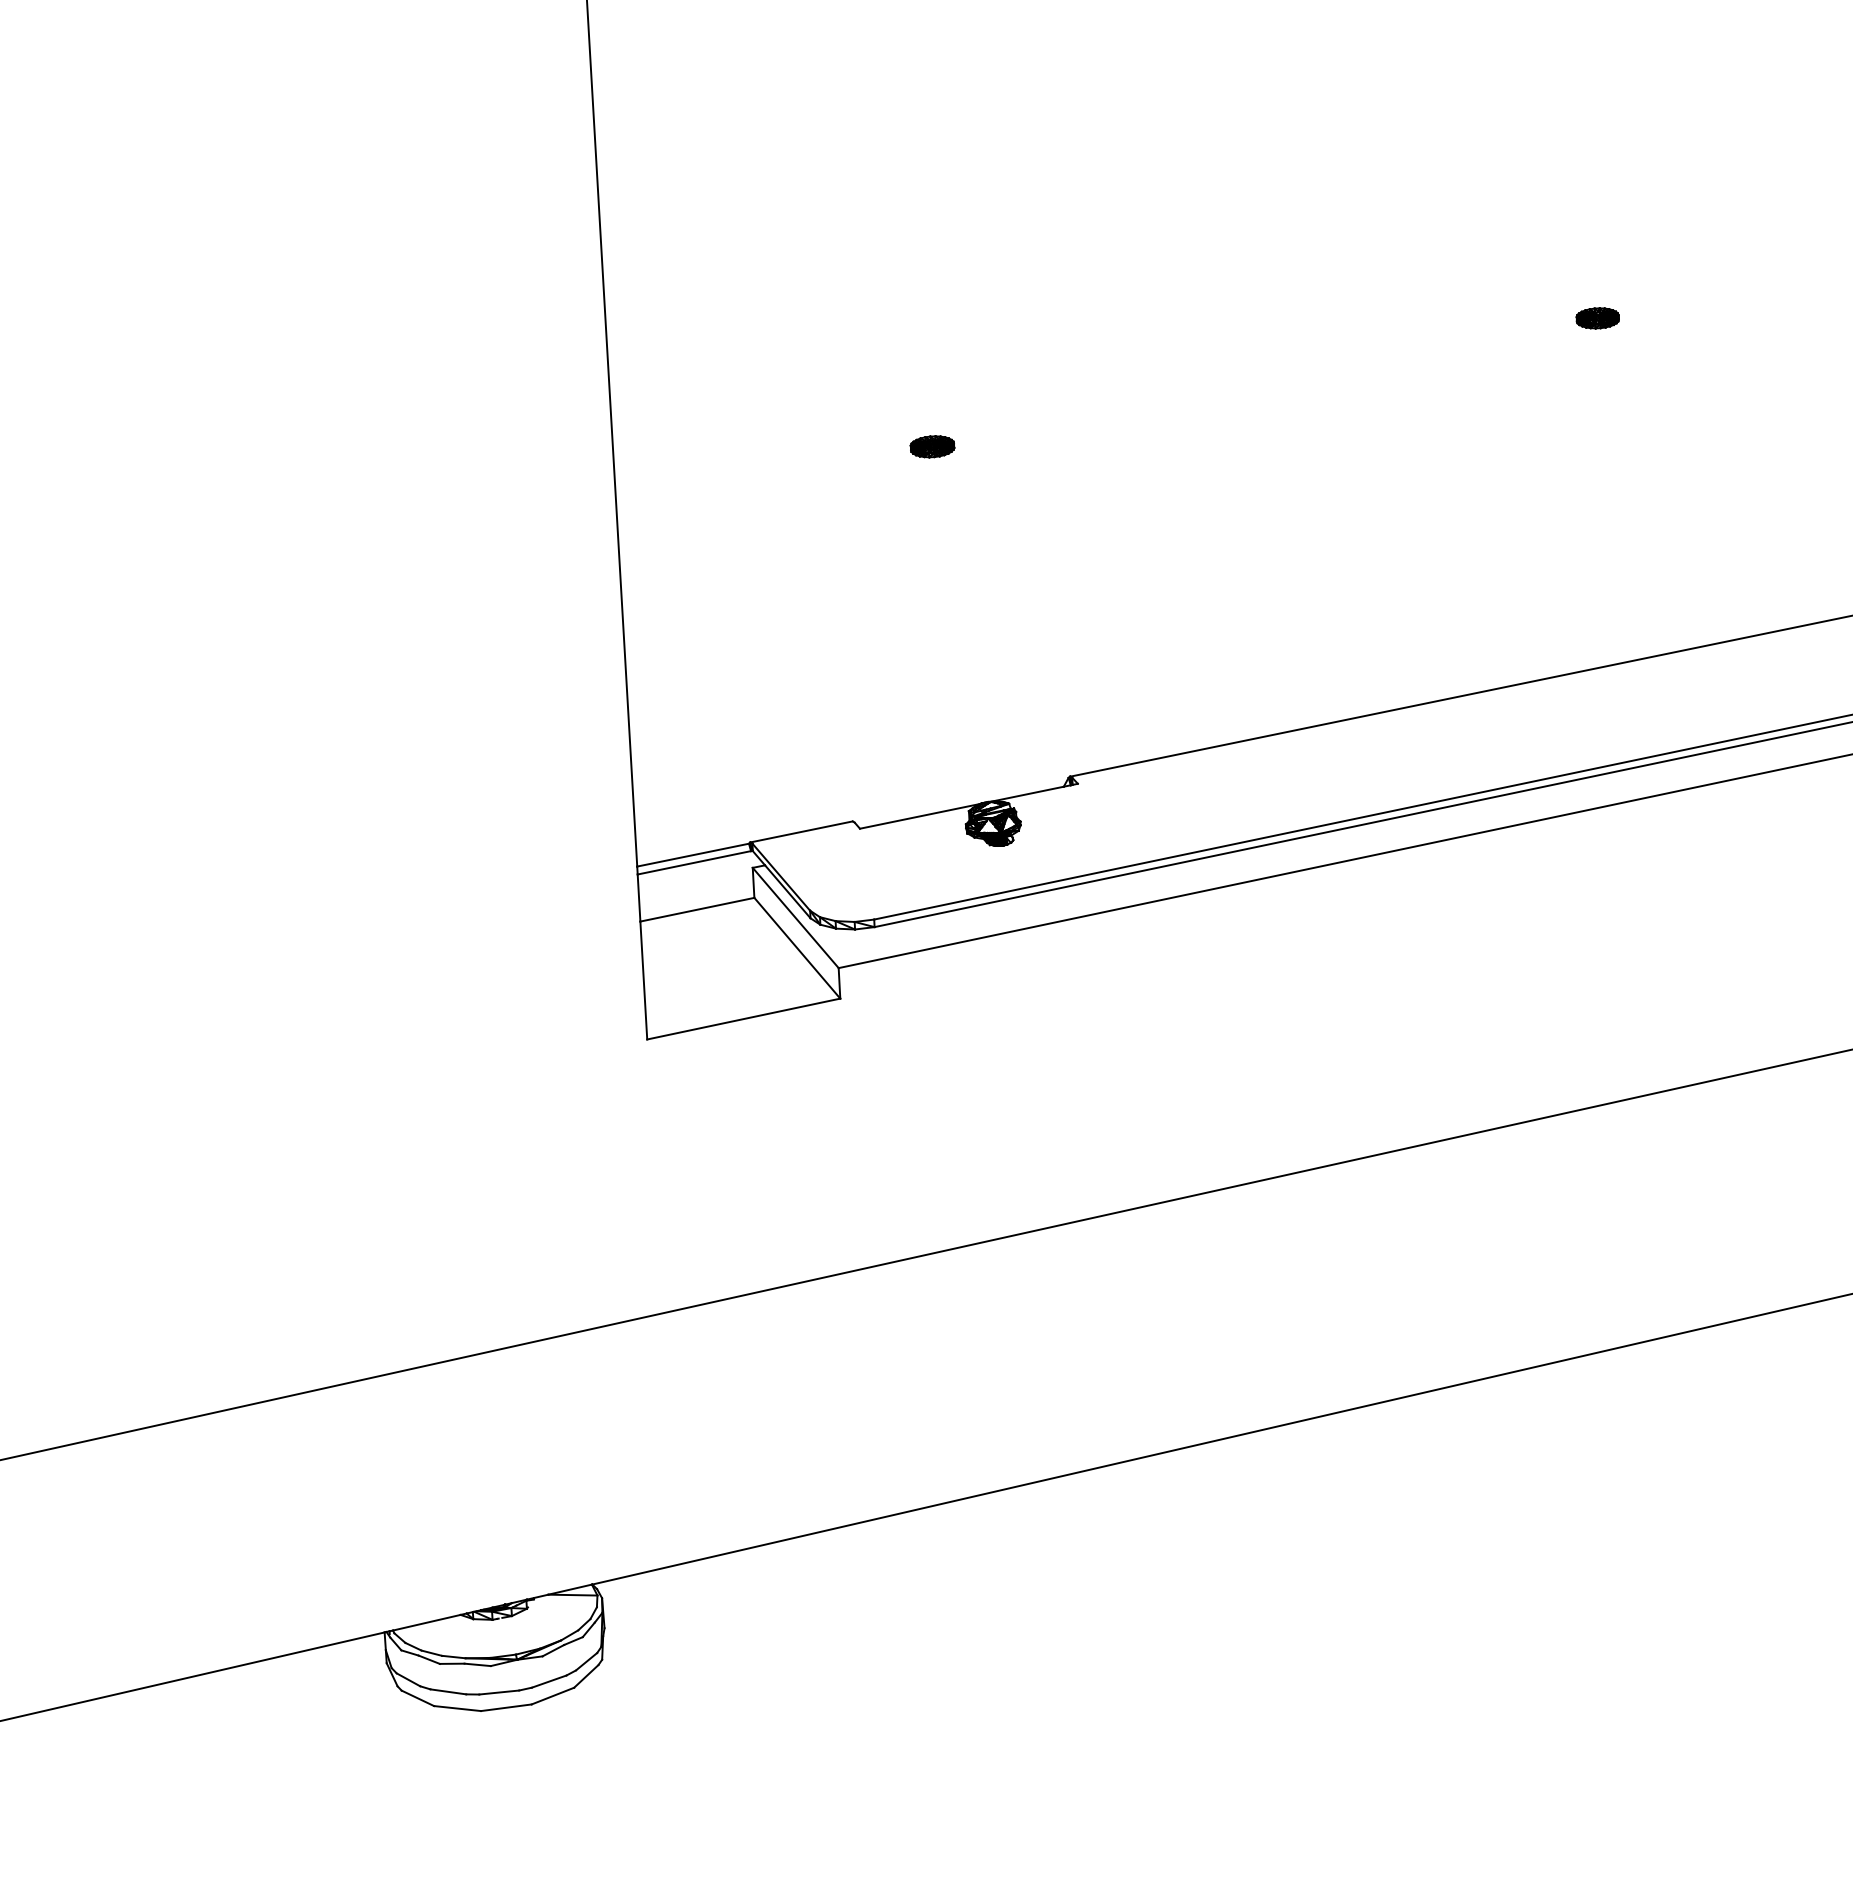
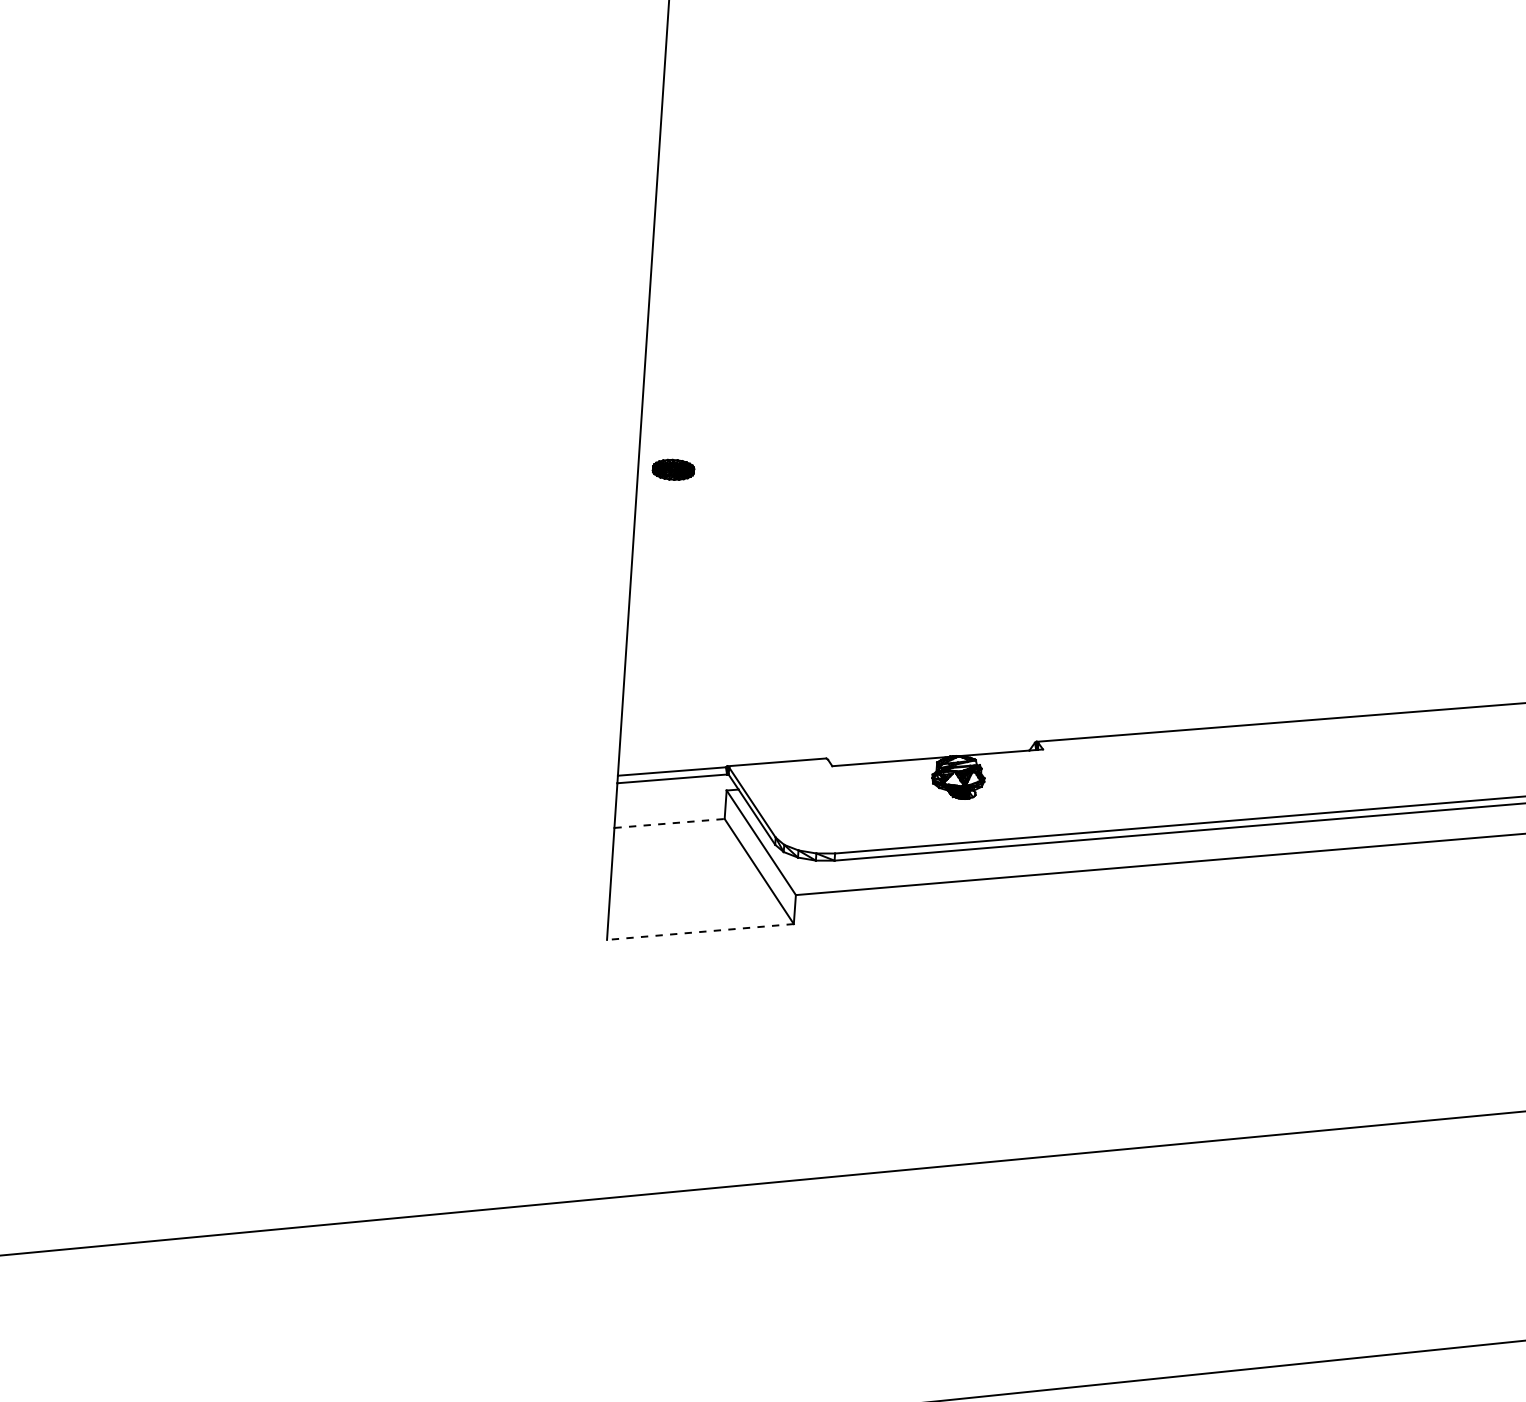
part: (932, 446) -> (673, 469), moved
line: (697, 909) -> (669, 823), solid -> dashed
line: (743, 1019) -> (700, 932), solid -> dashed

